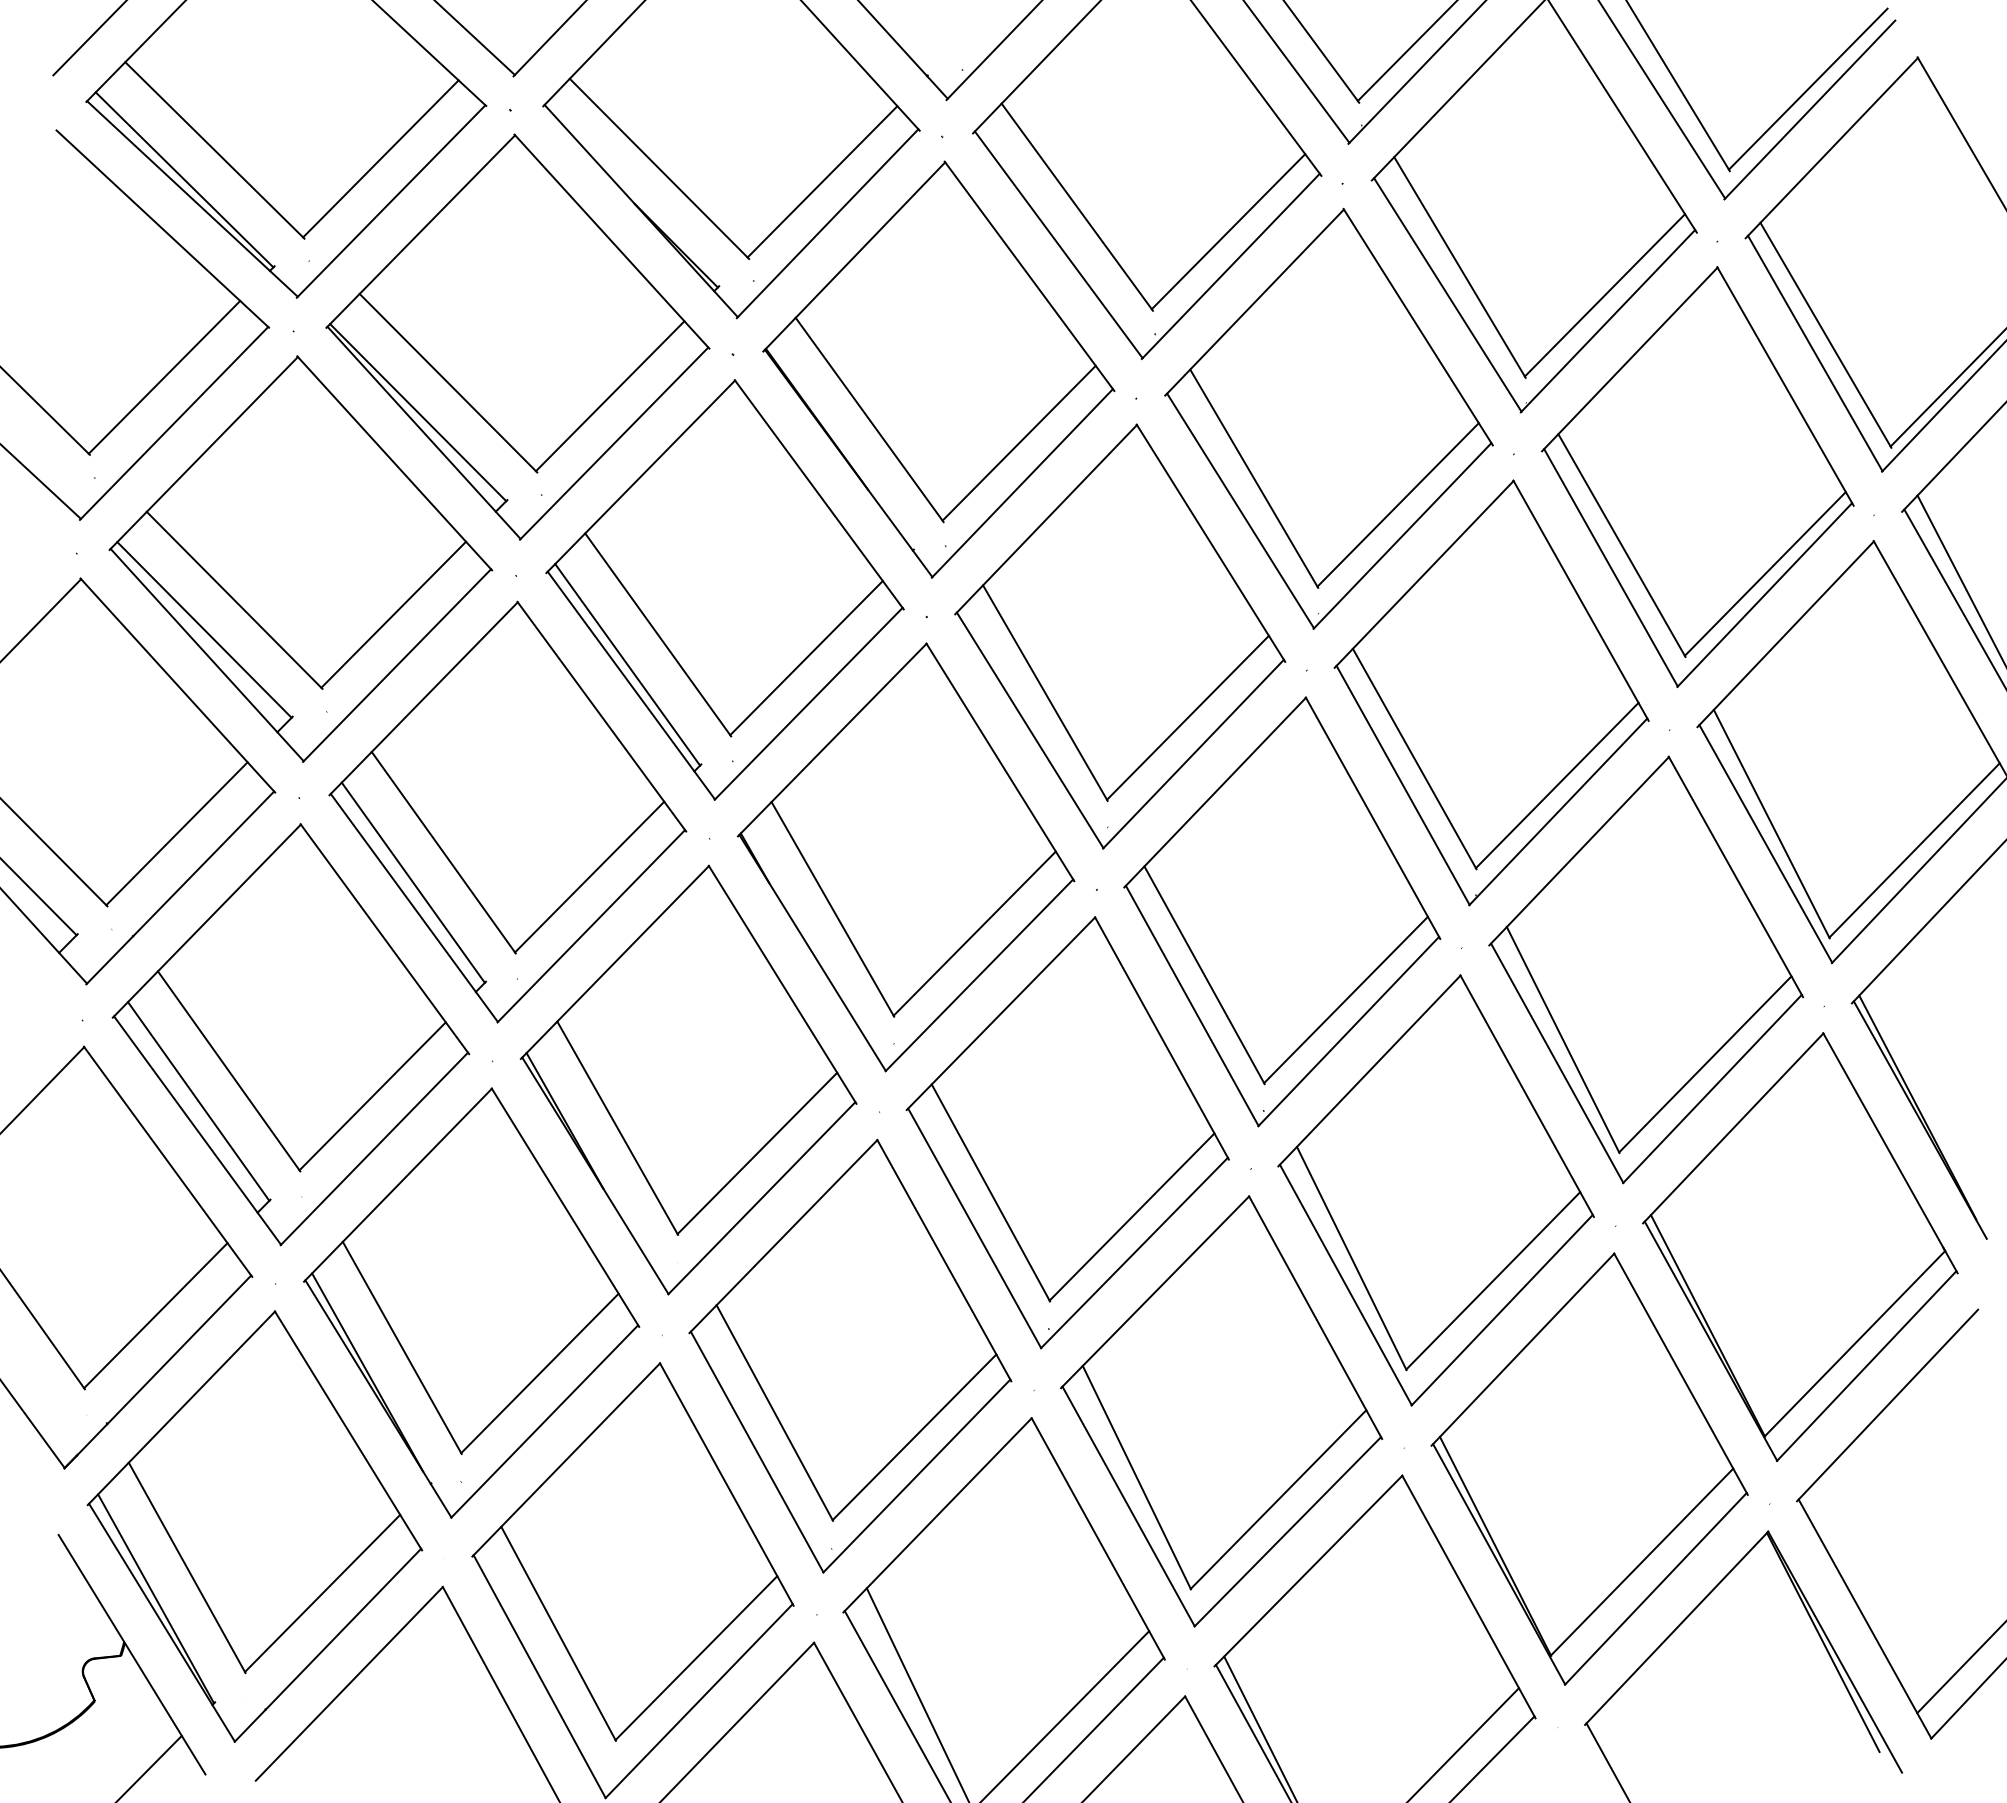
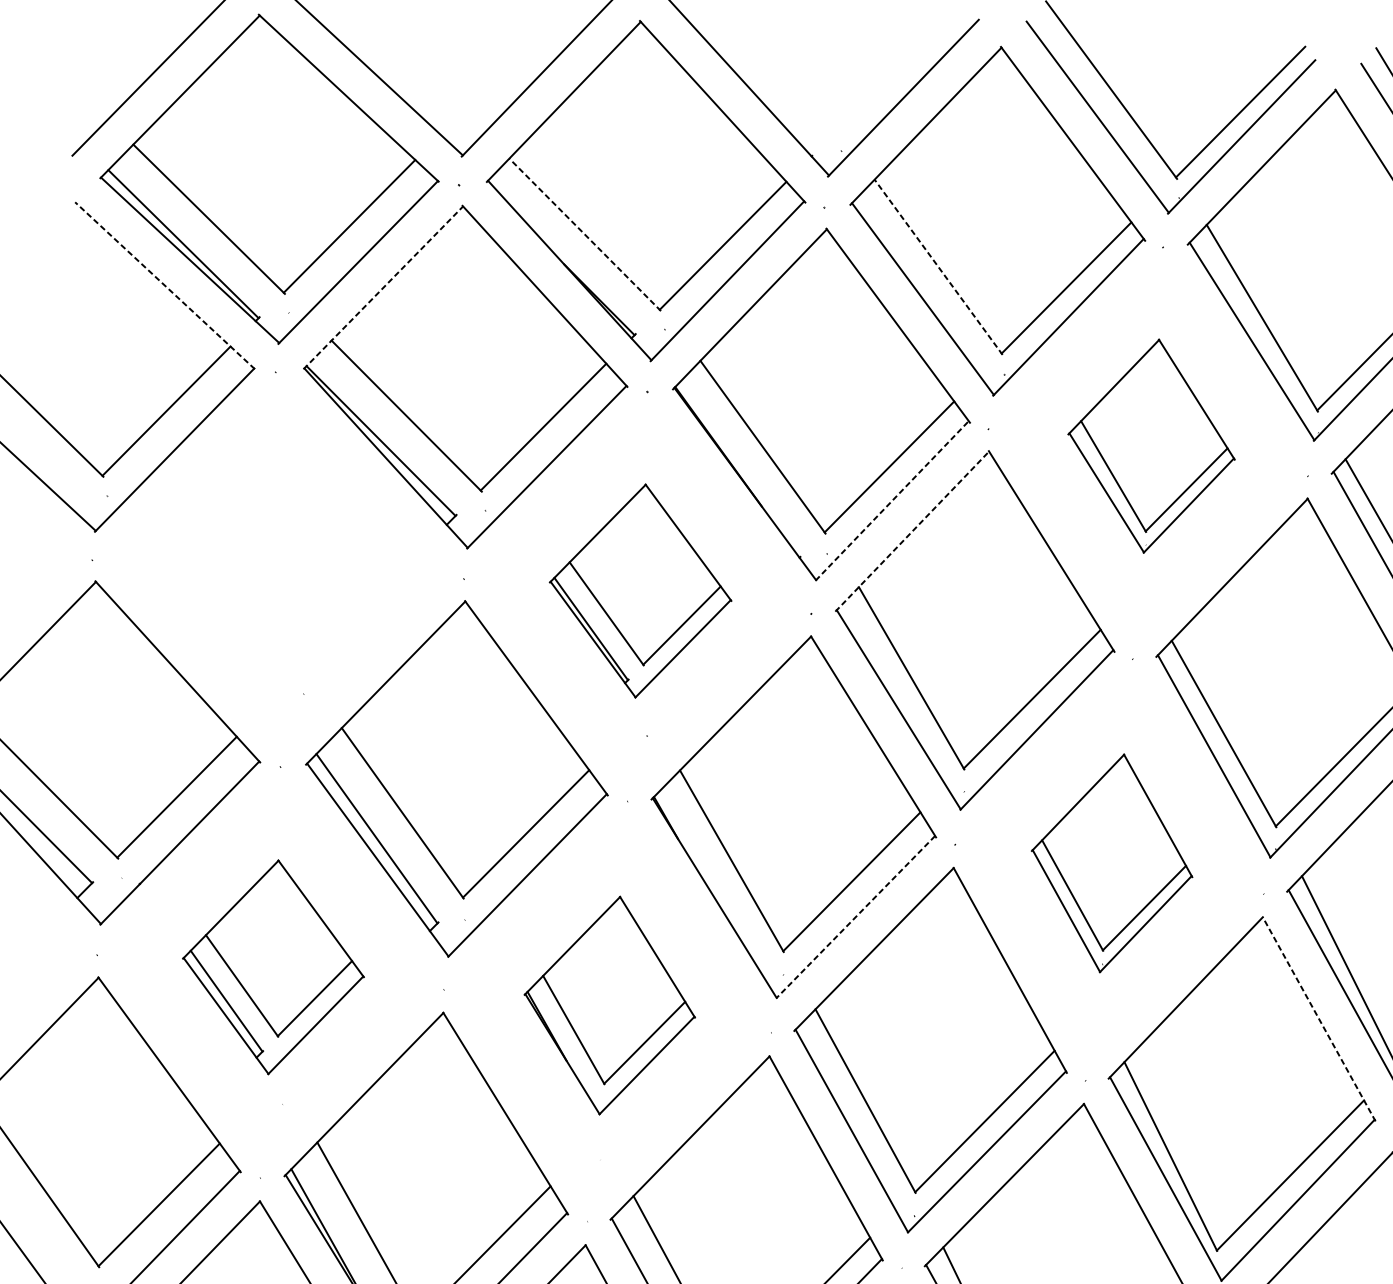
line: (659, 168) -> (585, 234), solid -> dashed
line: (1077, 206) -> (938, 266), solid -> dashed
line: (162, 229) -> (164, 286), solid -> dashed
line: (420, 231) -> (383, 287), solid -> dashed
part: (1328, 418) -> (1151, 445), size x0.6
line: (1022, 483) -> (892, 500), solid -> dashed
line: (1046, 519) -> (912, 531), solid -> dashed
part: (300, 558) -> (281, 564), removed
part: (724, 589) -> (640, 590), size x0.6
part: (1282, 911) -> (1112, 863), size x0.6
line: (979, 975) -> (855, 917), solid -> dashed
part: (290, 1034) -> (273, 967), size x0.6
part: (688, 1079) -> (609, 1005), size x0.6
line: (1526, 1095) -> (1318, 1018), solid -> dashed

